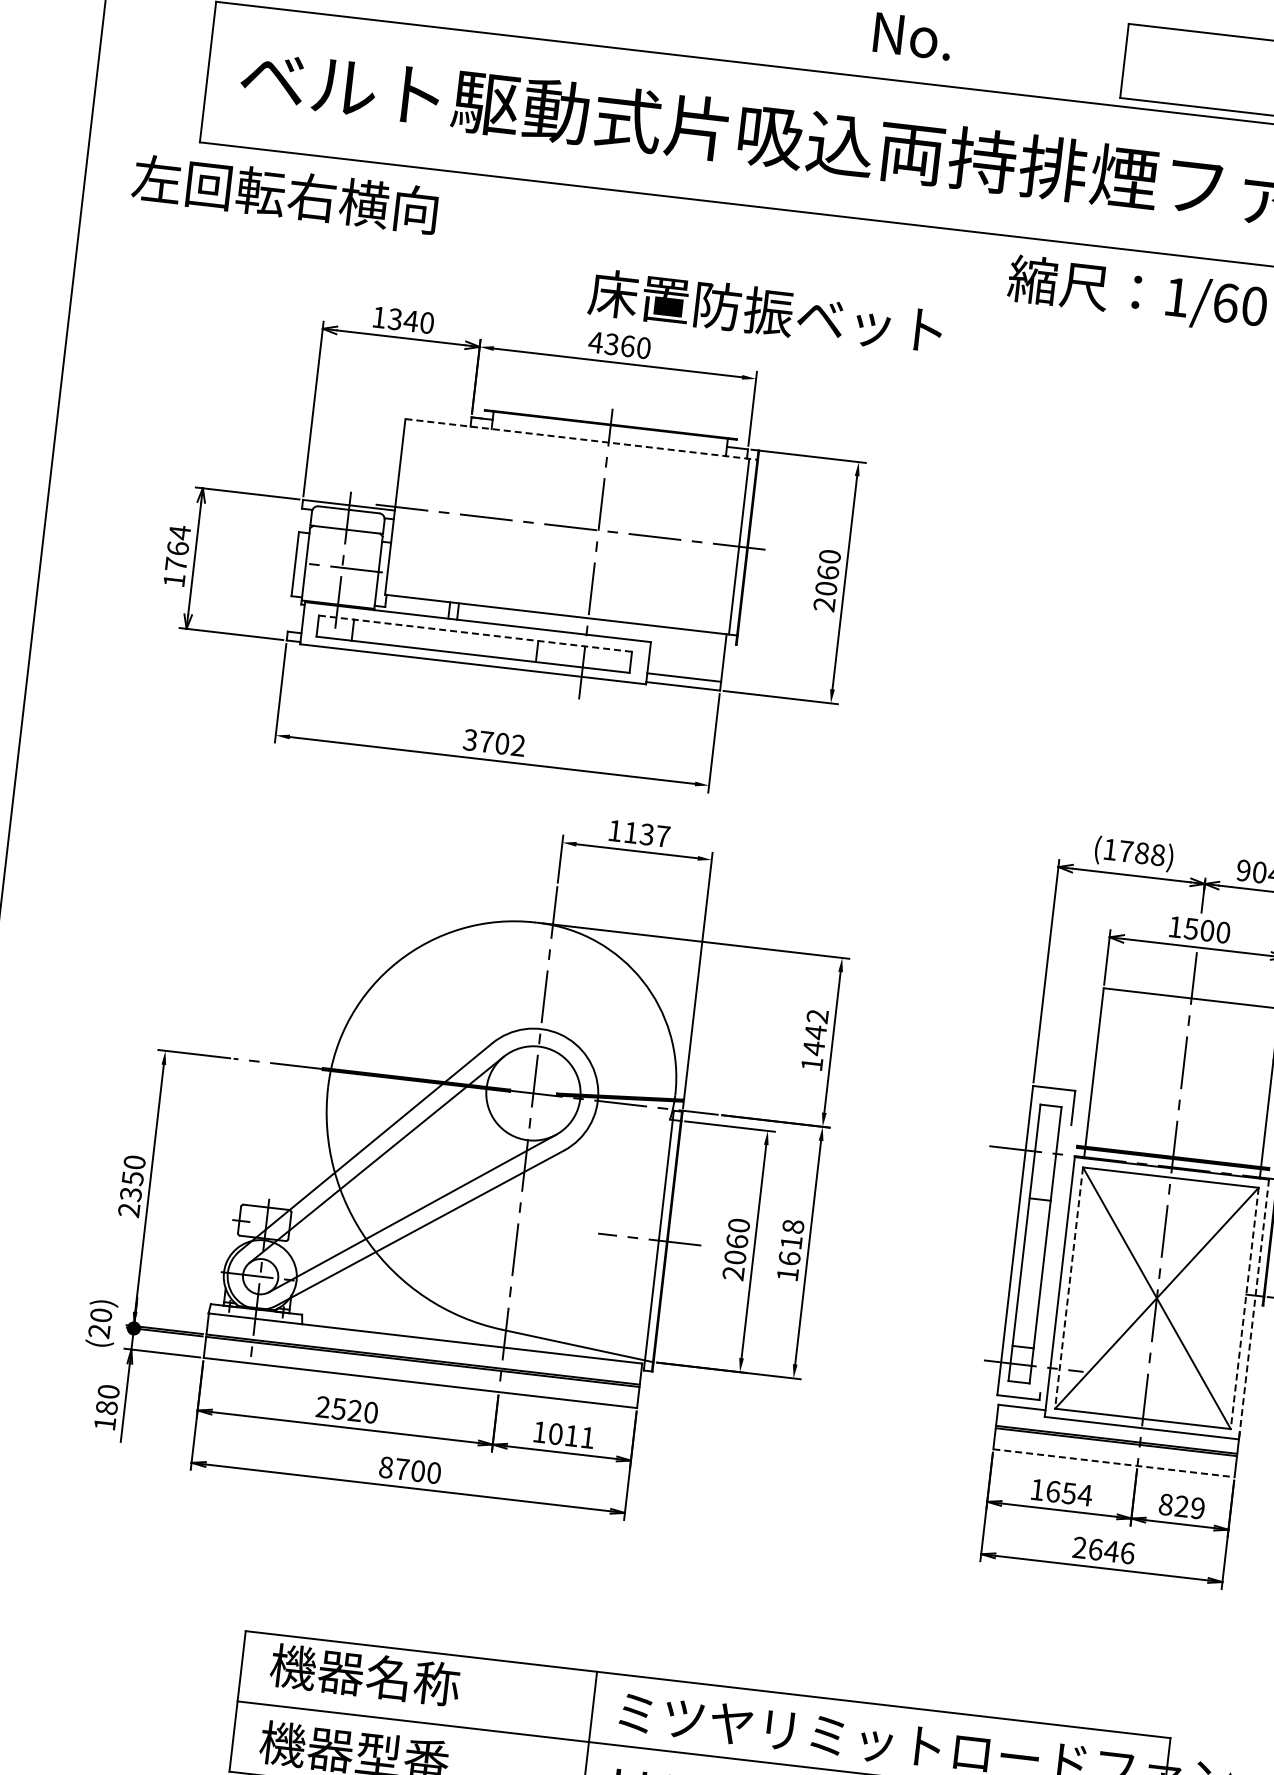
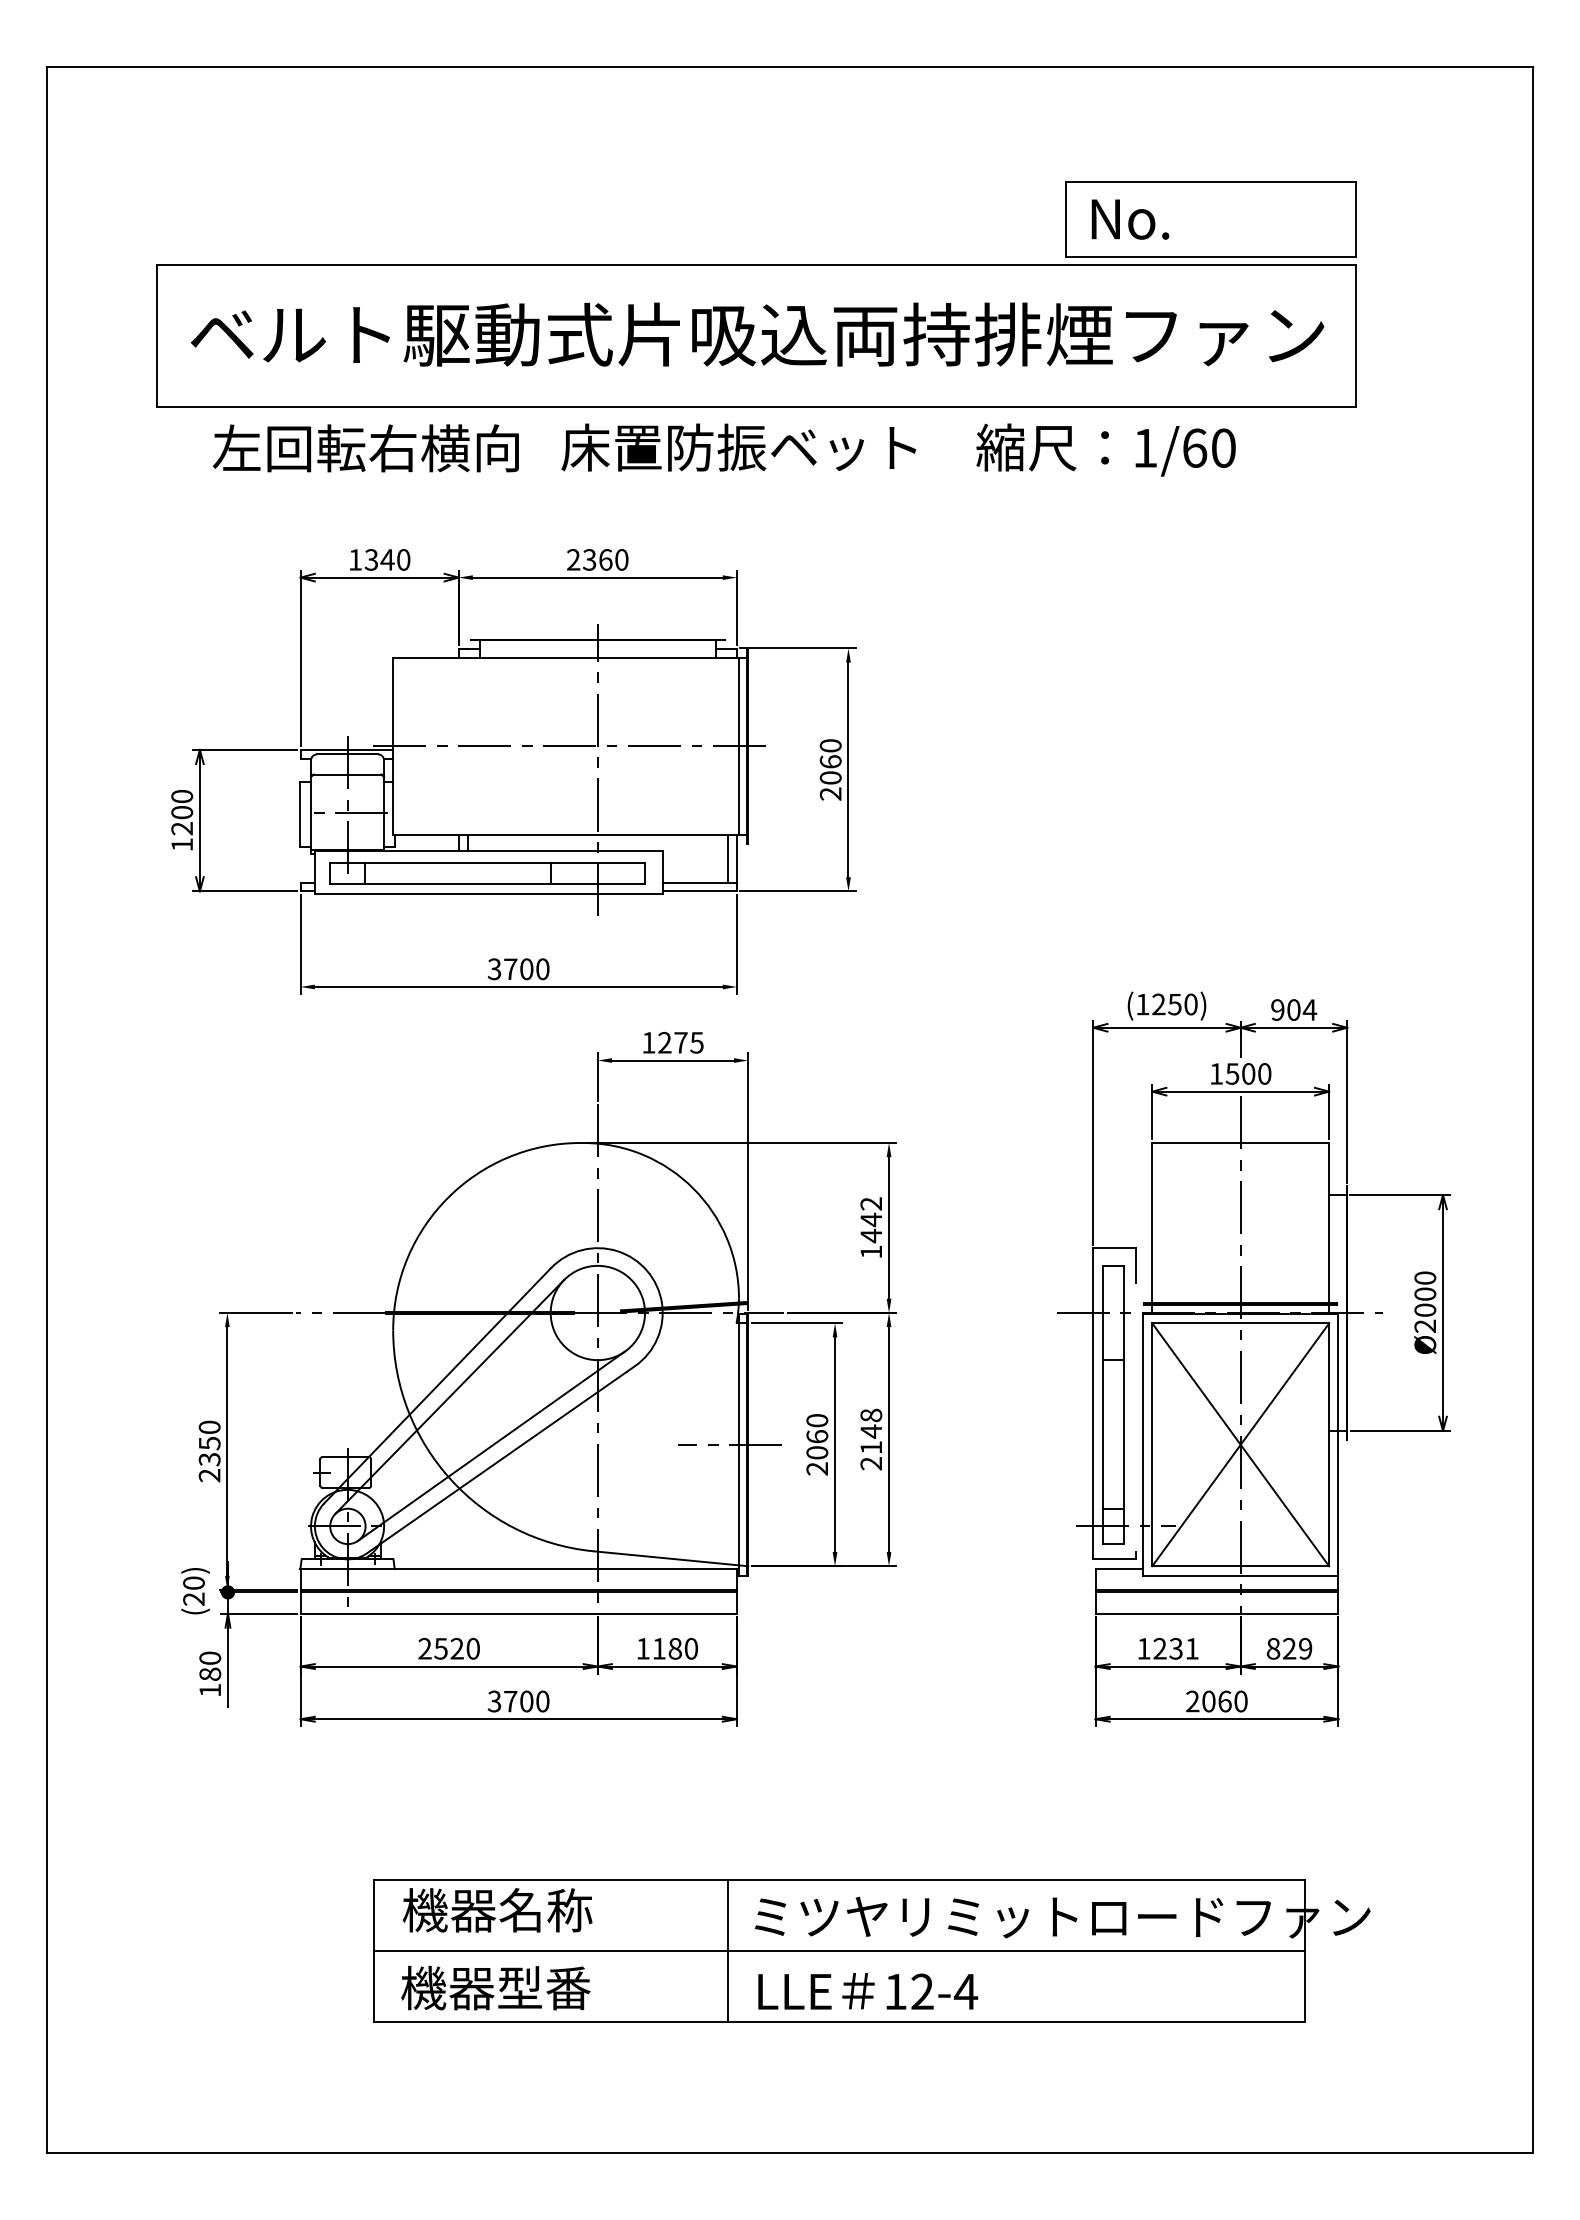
text: (913, 36) -> (1130, 219), moved
text: (284, 194) -> (365, 448), moved
text: (765, 311) -> (738, 447), moved
text: (595, 342) -> (573, 559), 4360 -> 2360
line: (582, 439) -> (571, 657), dashed -> solid
text: (178, 548) -> (182, 812), 1764 -> 1200
line: (475, 633) -> (487, 862), dashed -> solid
line: (715, 656) -> (728, 858), added
text: (517, 745) -> (542, 969), 3702 -> 3700
text: (646, 834) -> (680, 1042), 1137 -> 1275
text: (1141, 853) -> (1174, 1004), (1788) -> (1250)
text: (789, 1258) -> (871, 1447), 1618 -> 2148
line: (1069, 1288) -> (1152, 1445), dashed -> solid
line: (1245, 1309) -> (1329, 1445), dashed -> solid
line: (1254, 1309) -> (1338, 1444), dashed -> solid
text: (571, 1435) -> (674, 1648), 1011 -> 1180
line: (1114, 1463) -> (1217, 1613), dashed -> solid
text: (386, 1467) -> (494, 1701), 8700 -> 3700
text: (1069, 1493) -> (1176, 1648), 1654 -> 1231
text: (1111, 1551) -> (1224, 1701), 2646 -> 2060

